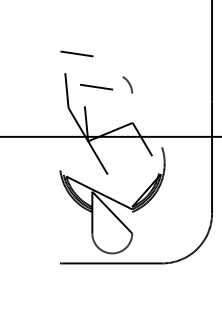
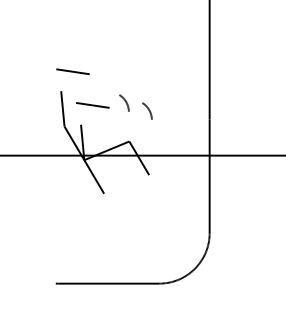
part: (150, 92) -> (147, 110), added
part: (112, 201) -> (108, 220), removed

